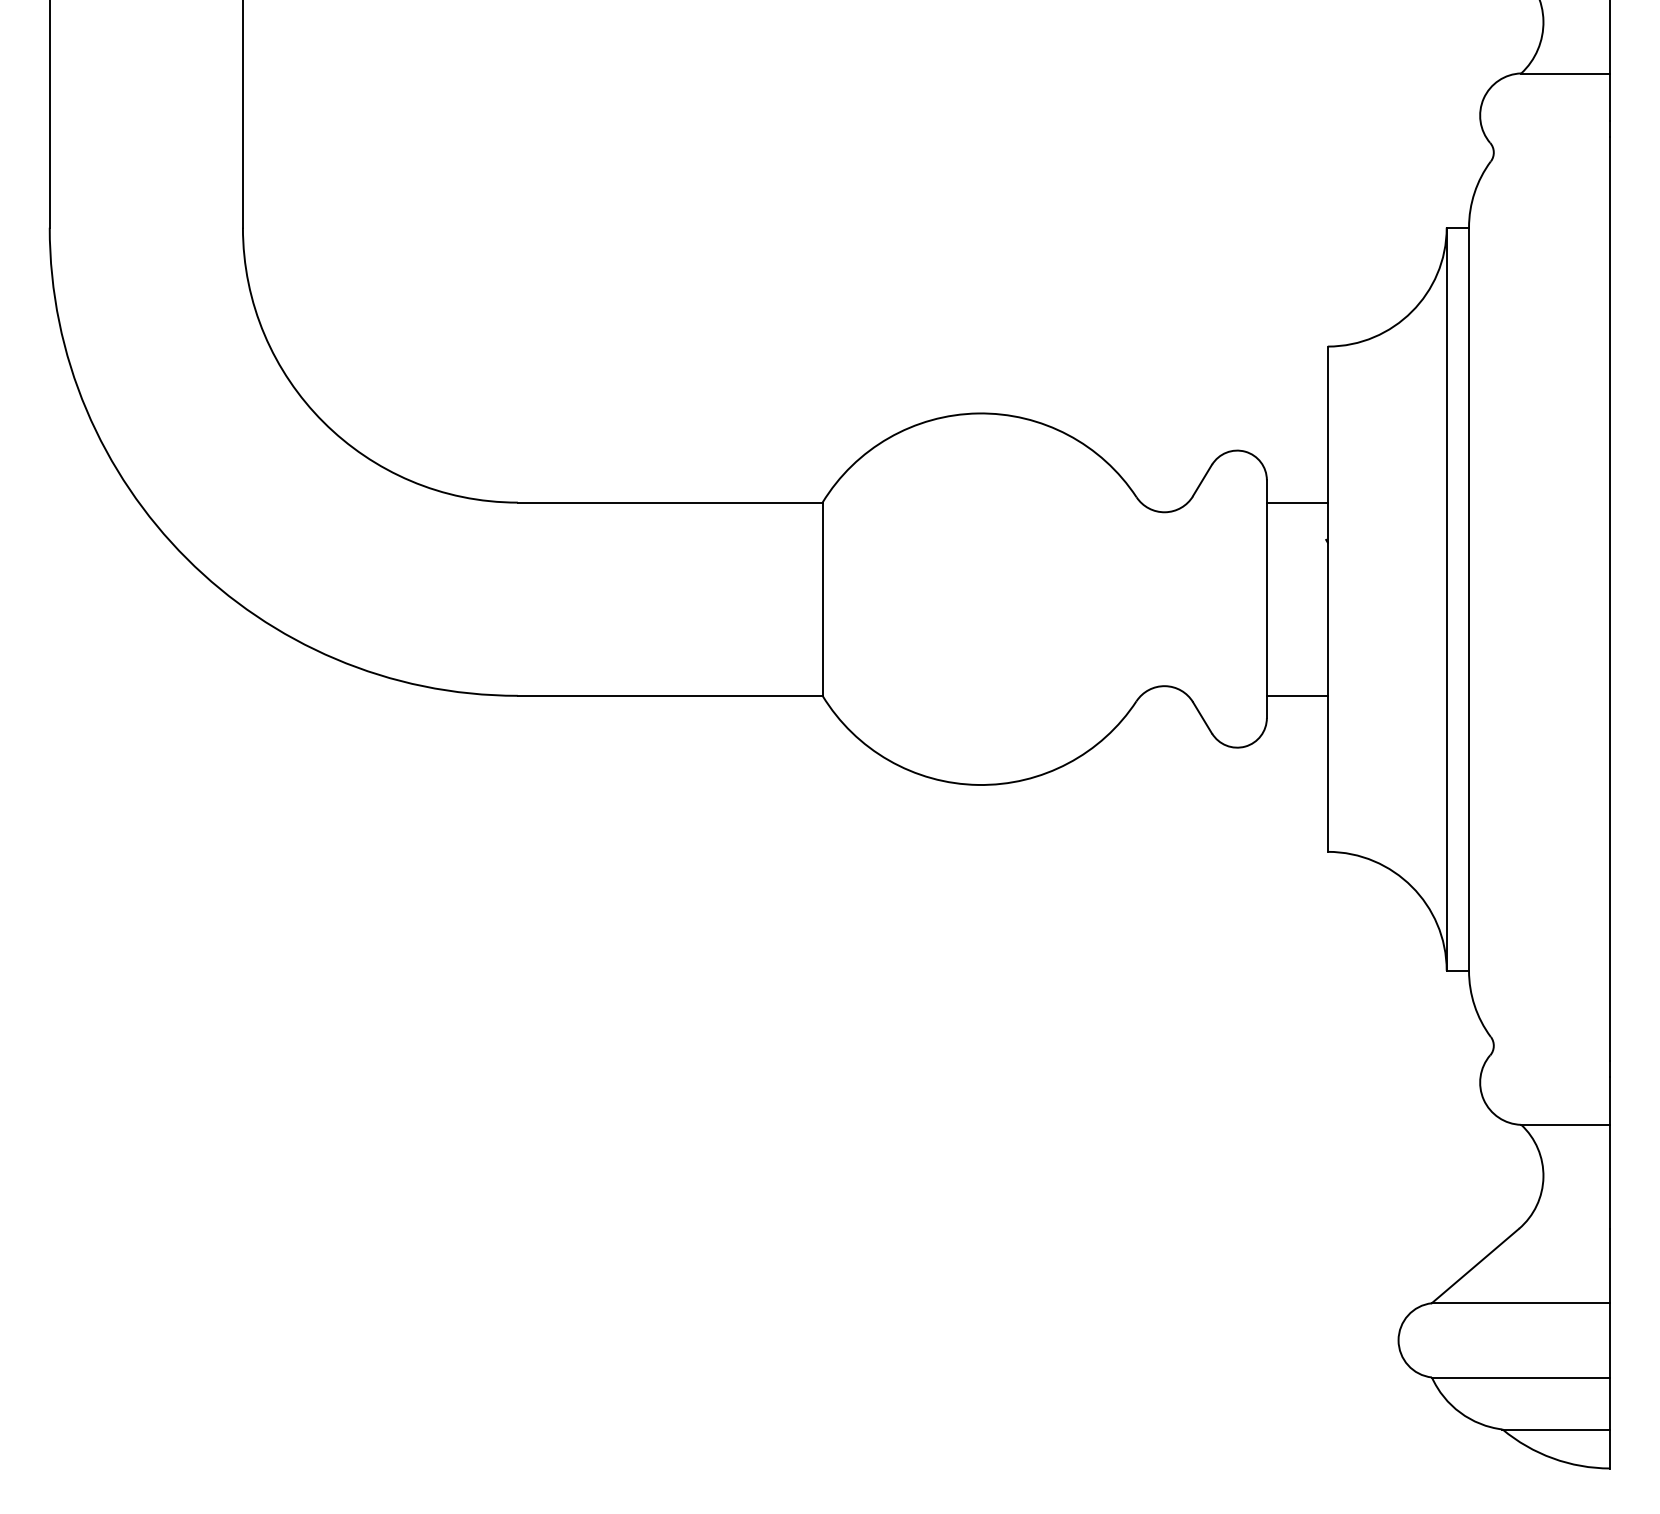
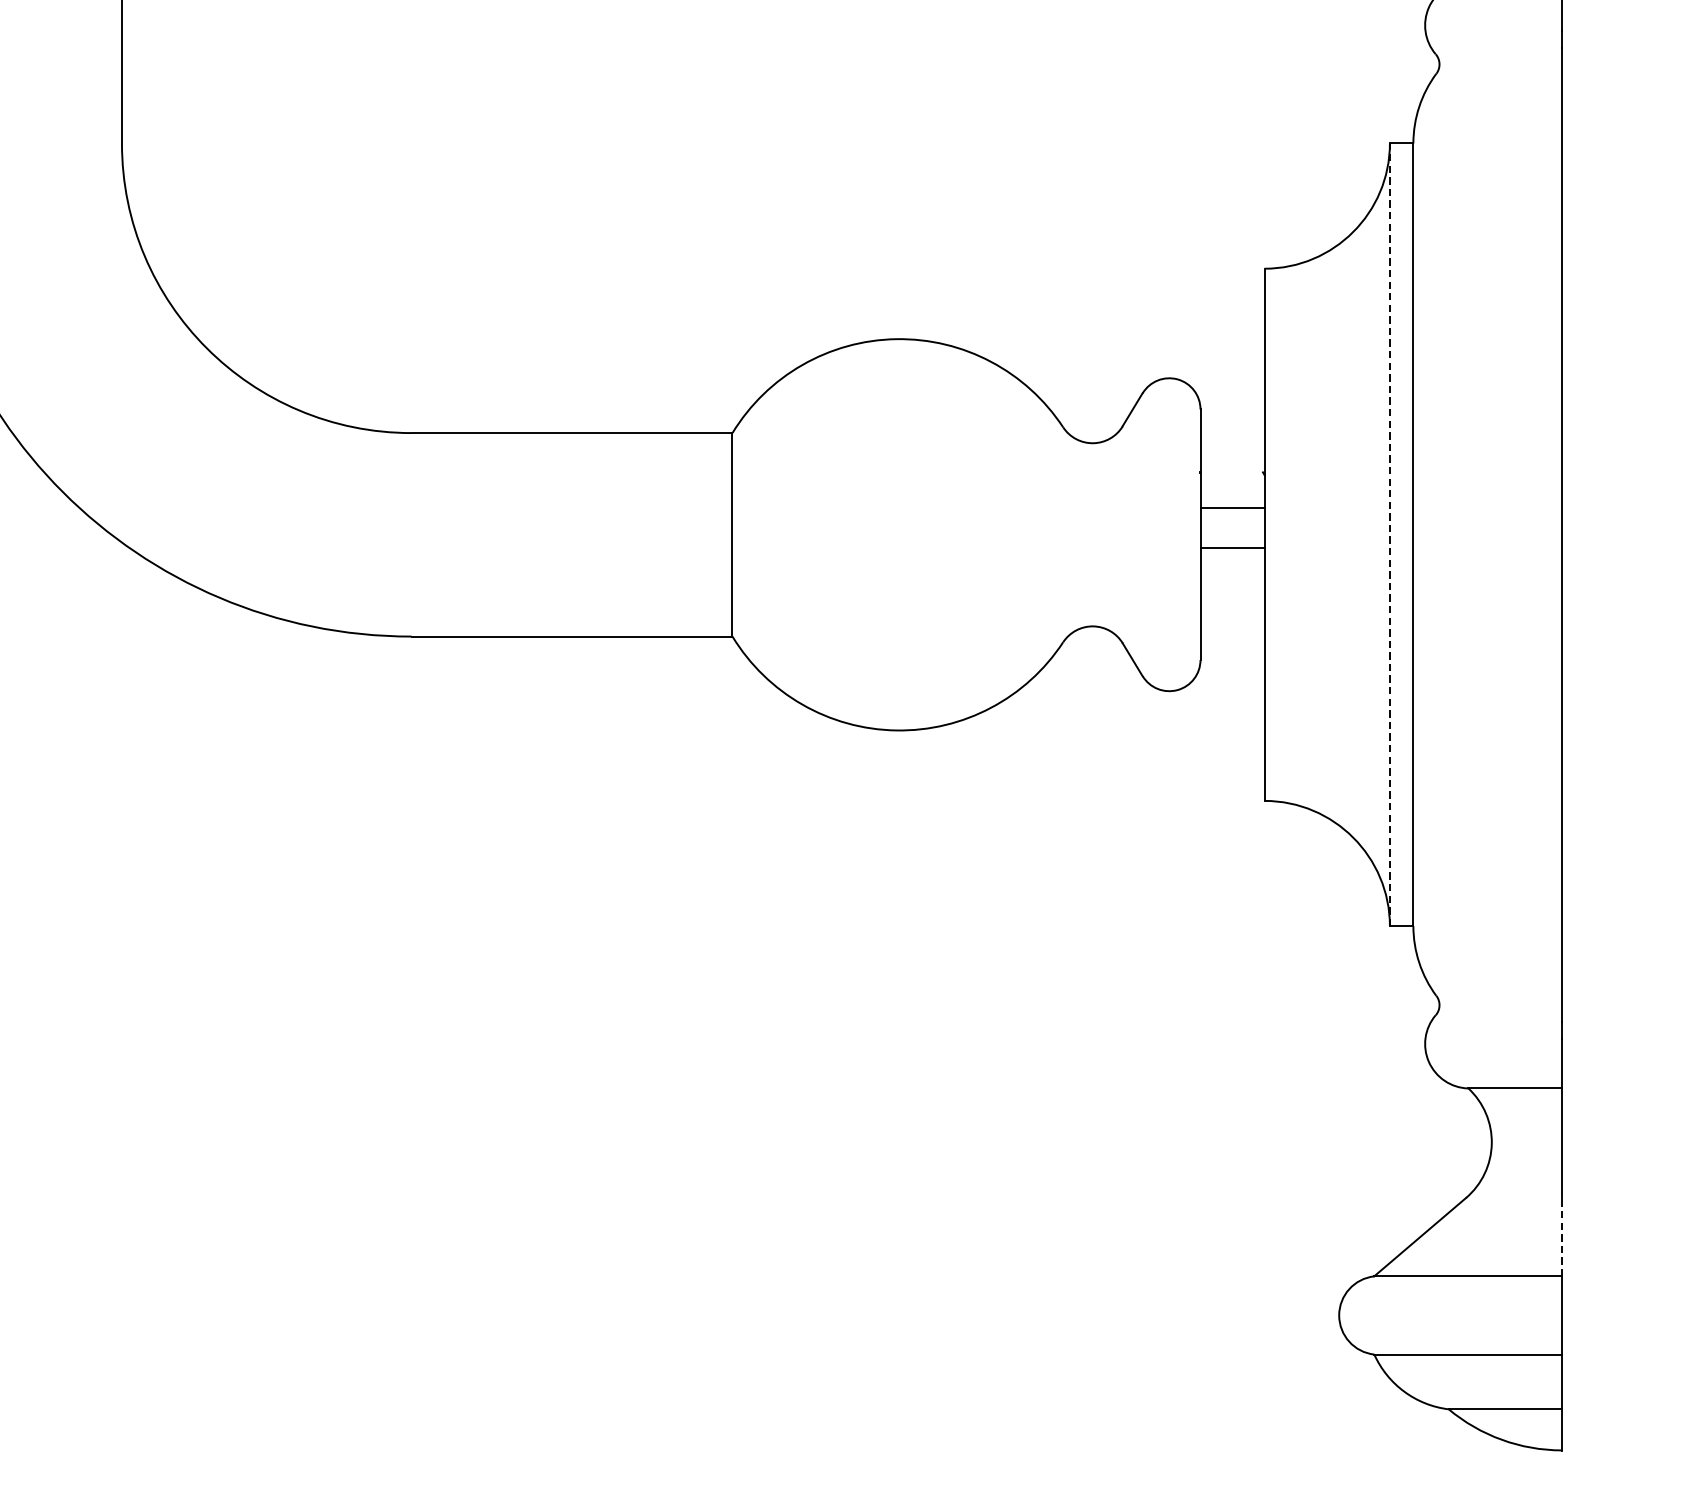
line: (1296, 502) -> (1231, 507), moved
line: (1446, 599) -> (1389, 535), solid -> dashed
line: (1296, 695) -> (1231, 547), moved
line: (1610, 1265) -> (1562, 1236), solid -> dashed

